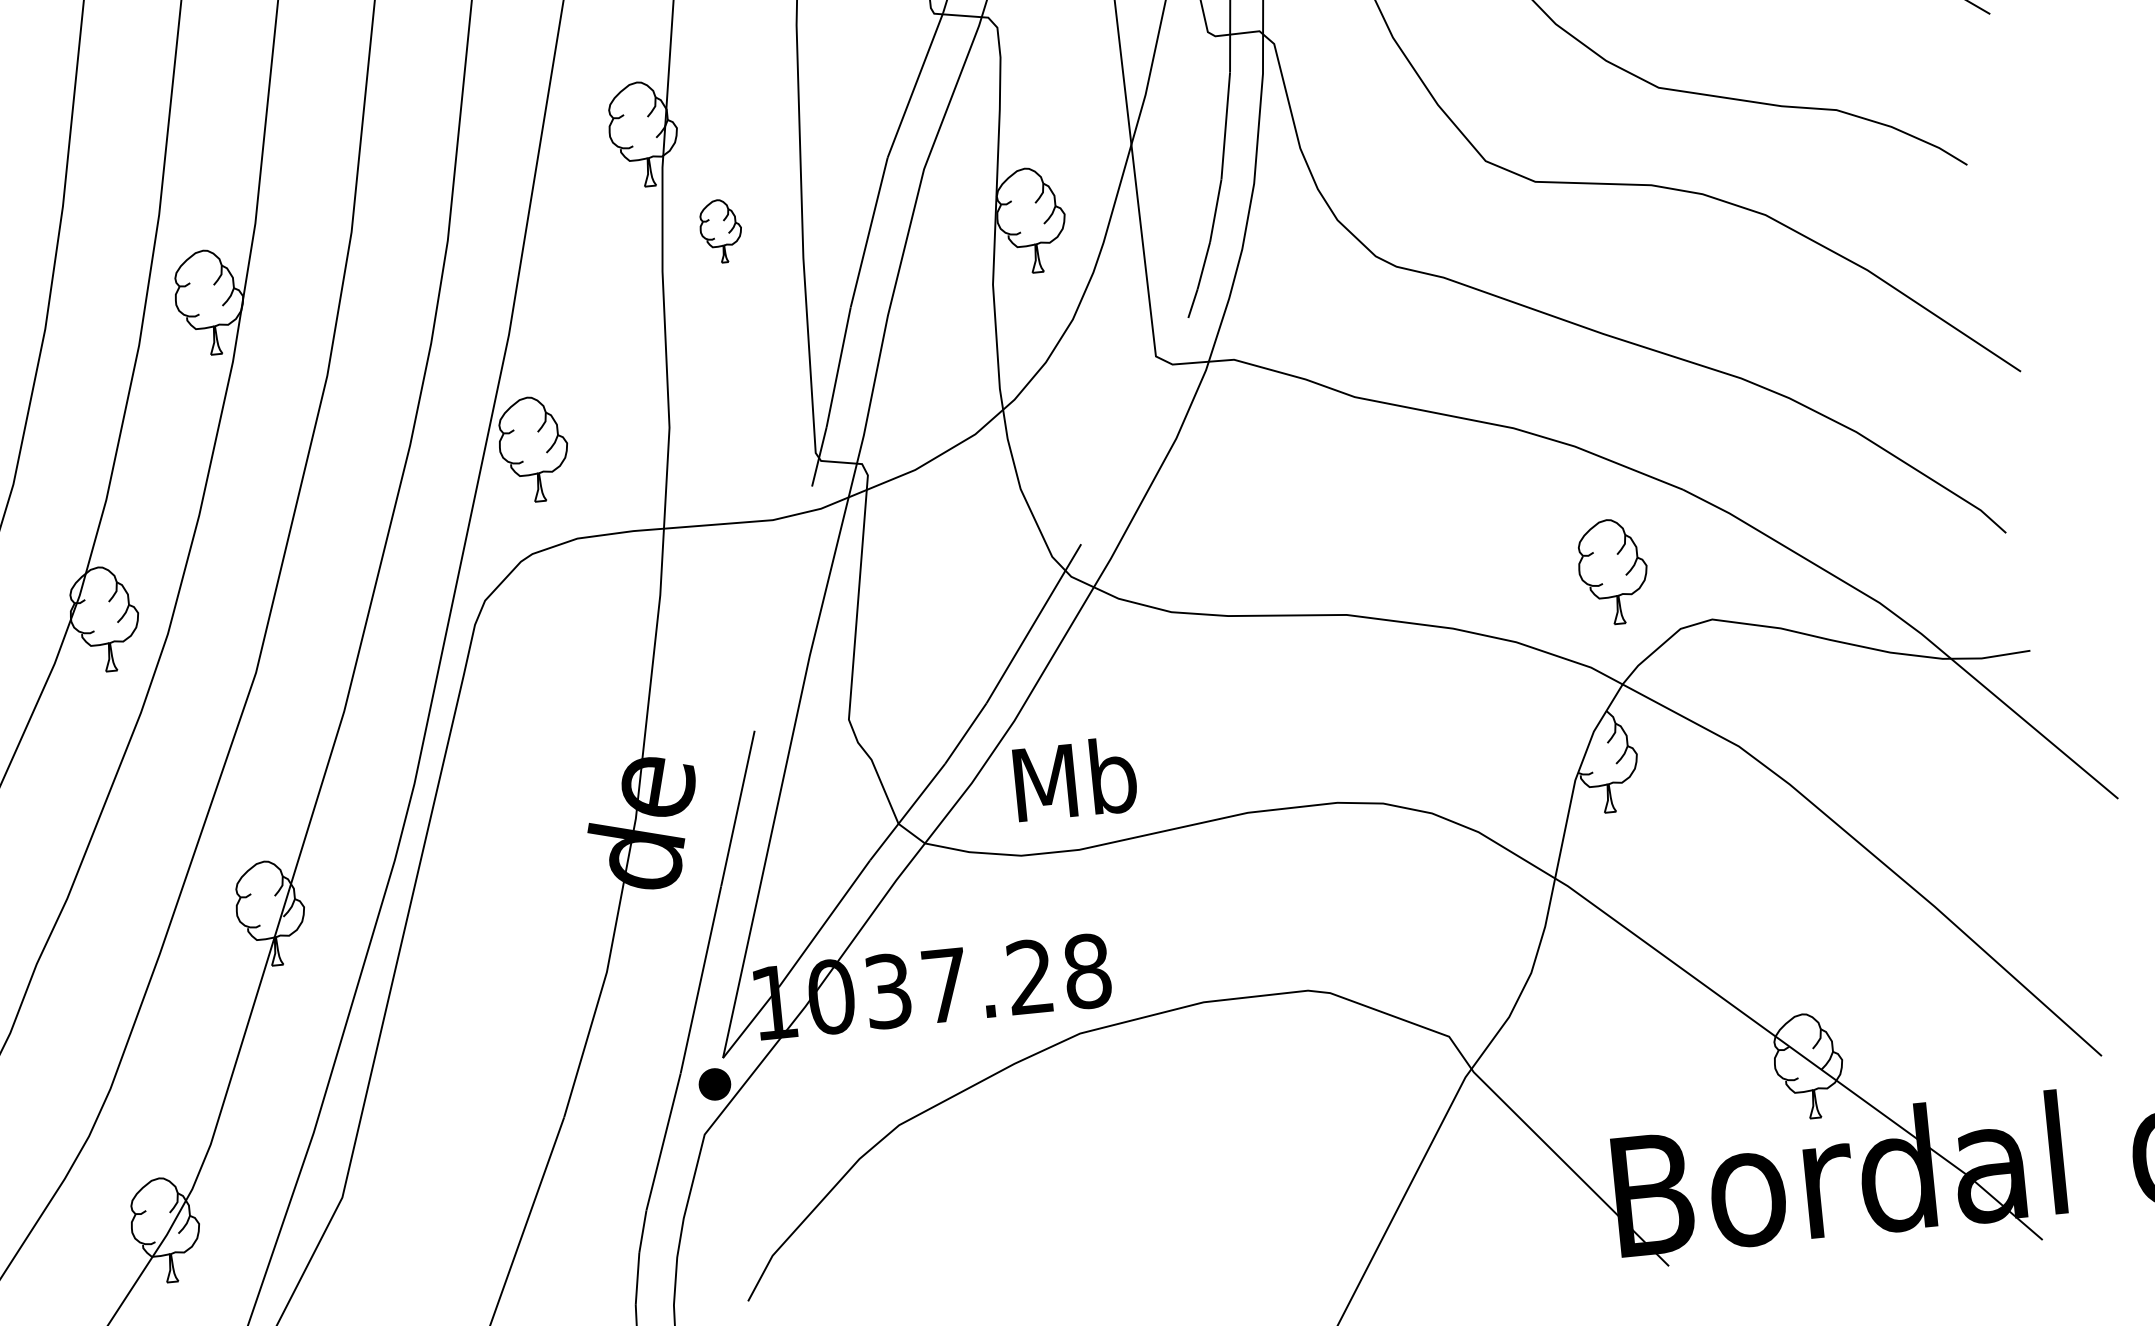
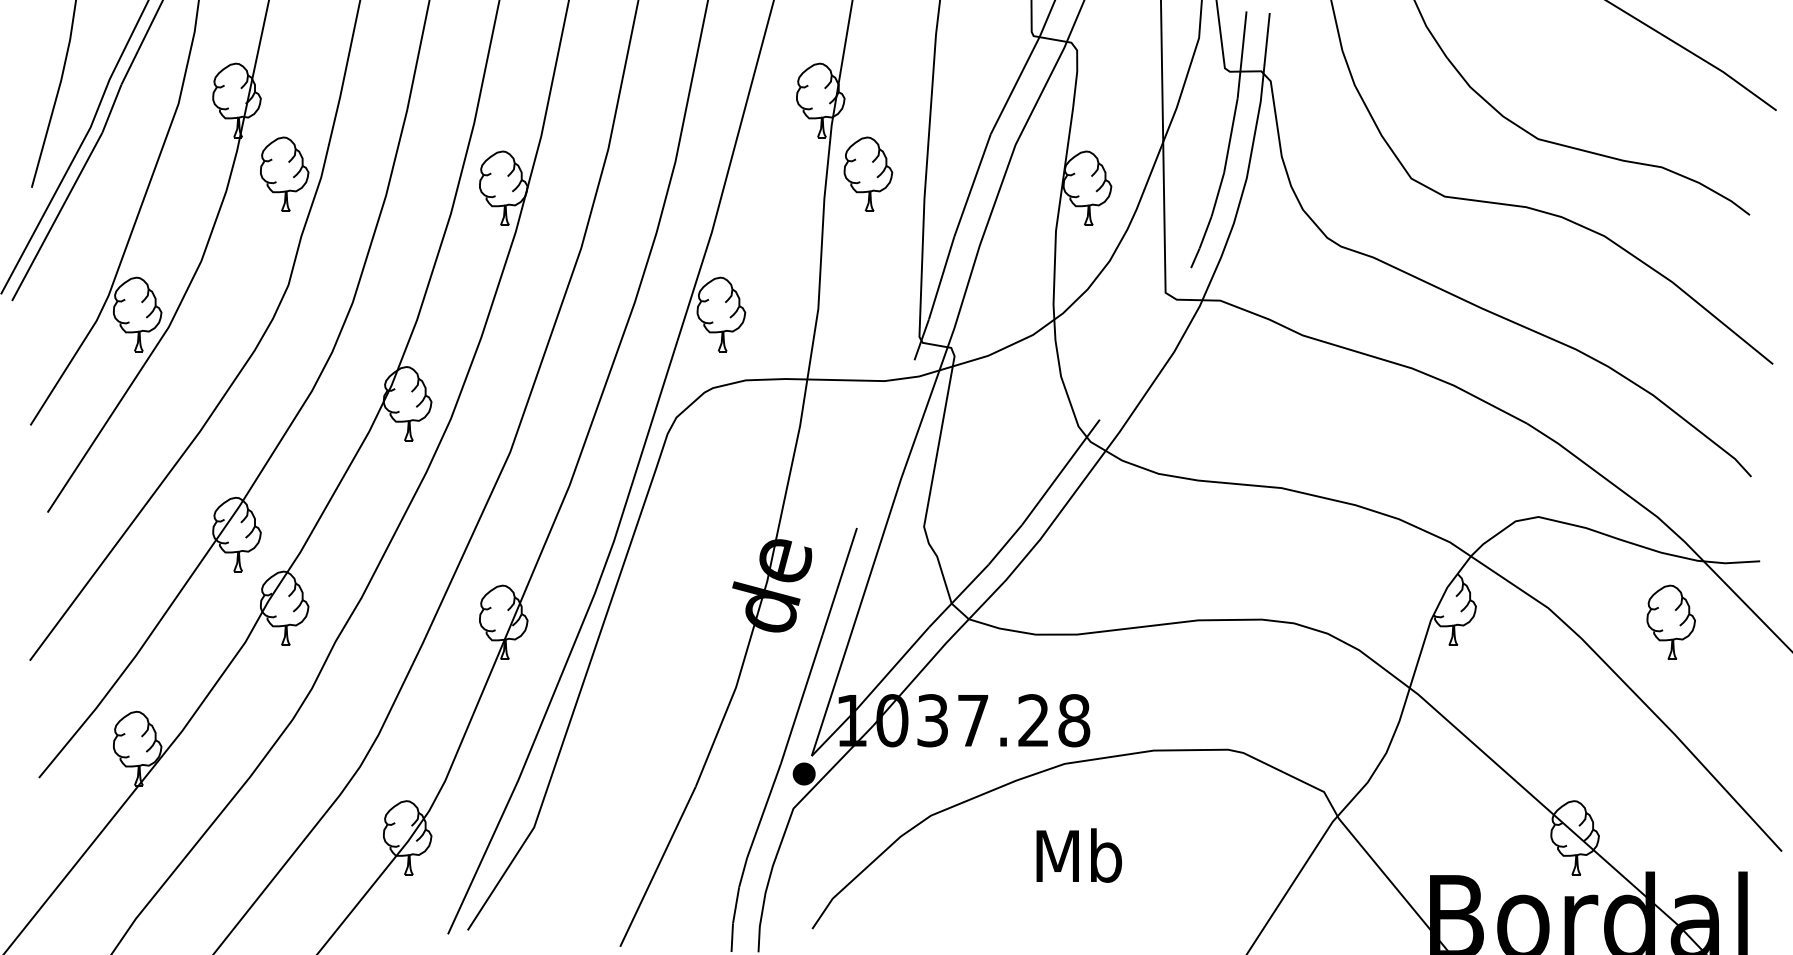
part: (721, 230) -> (868, 173), size x1.67
part: (1612, 570) -> (1670, 621), moved
text: (1074, 779) -> (1078, 855), moved

